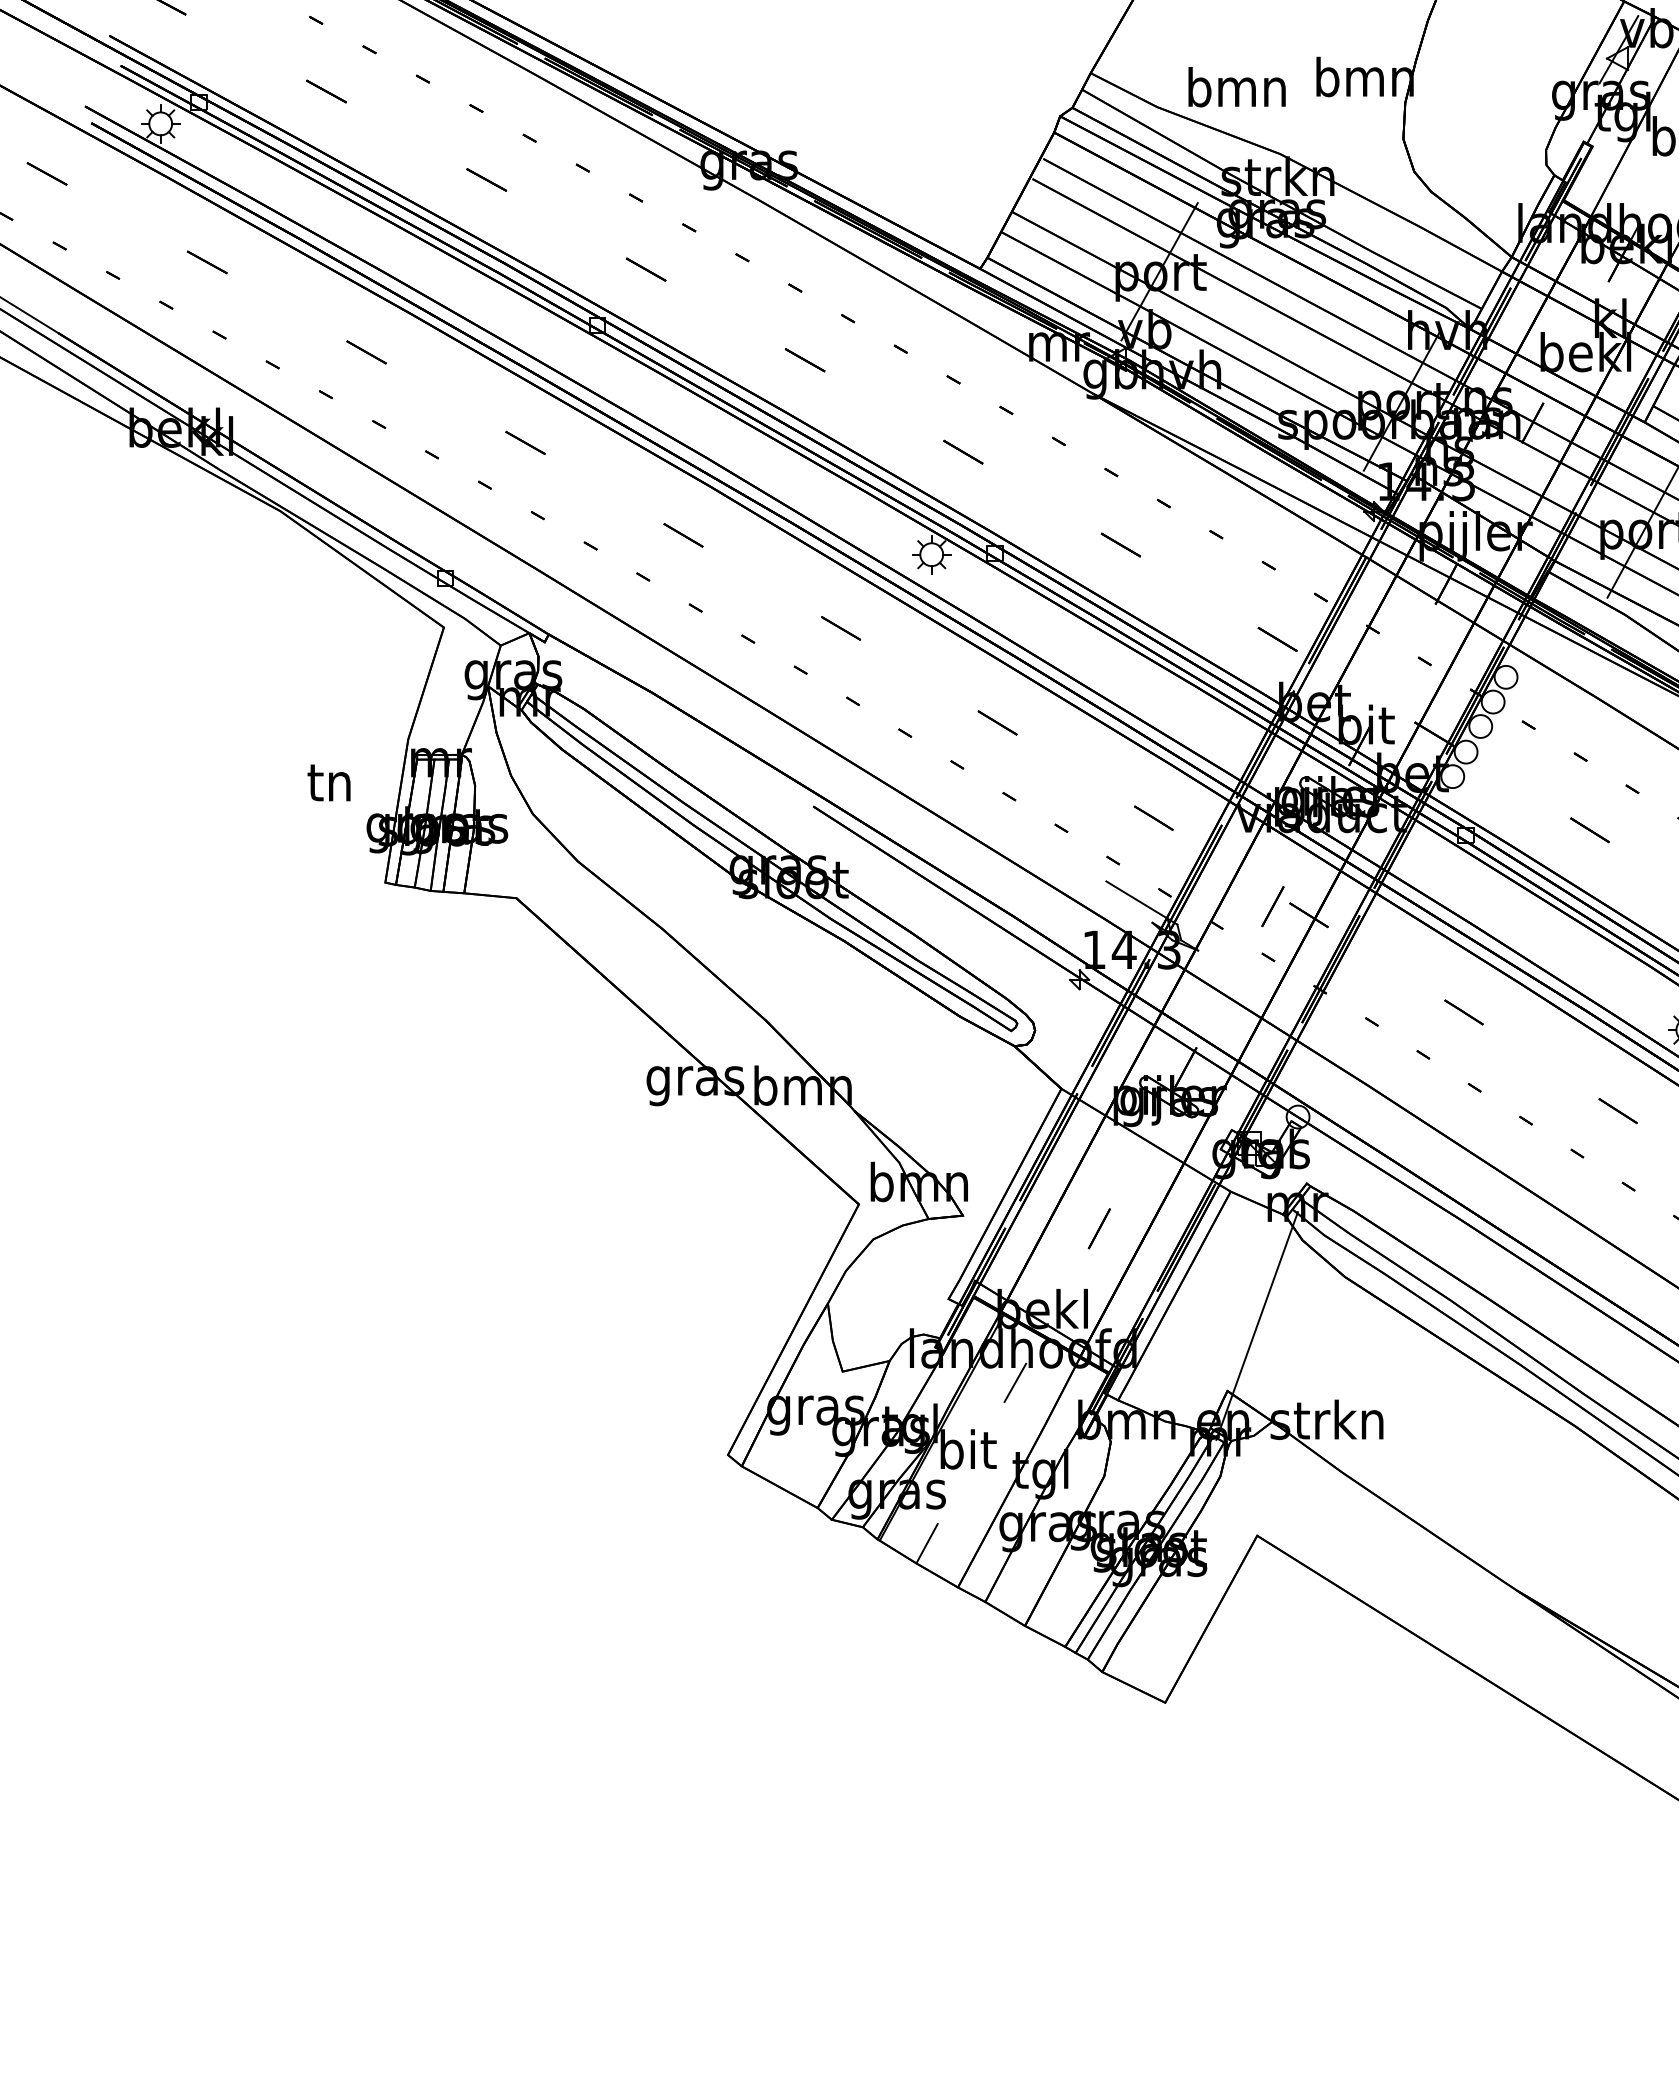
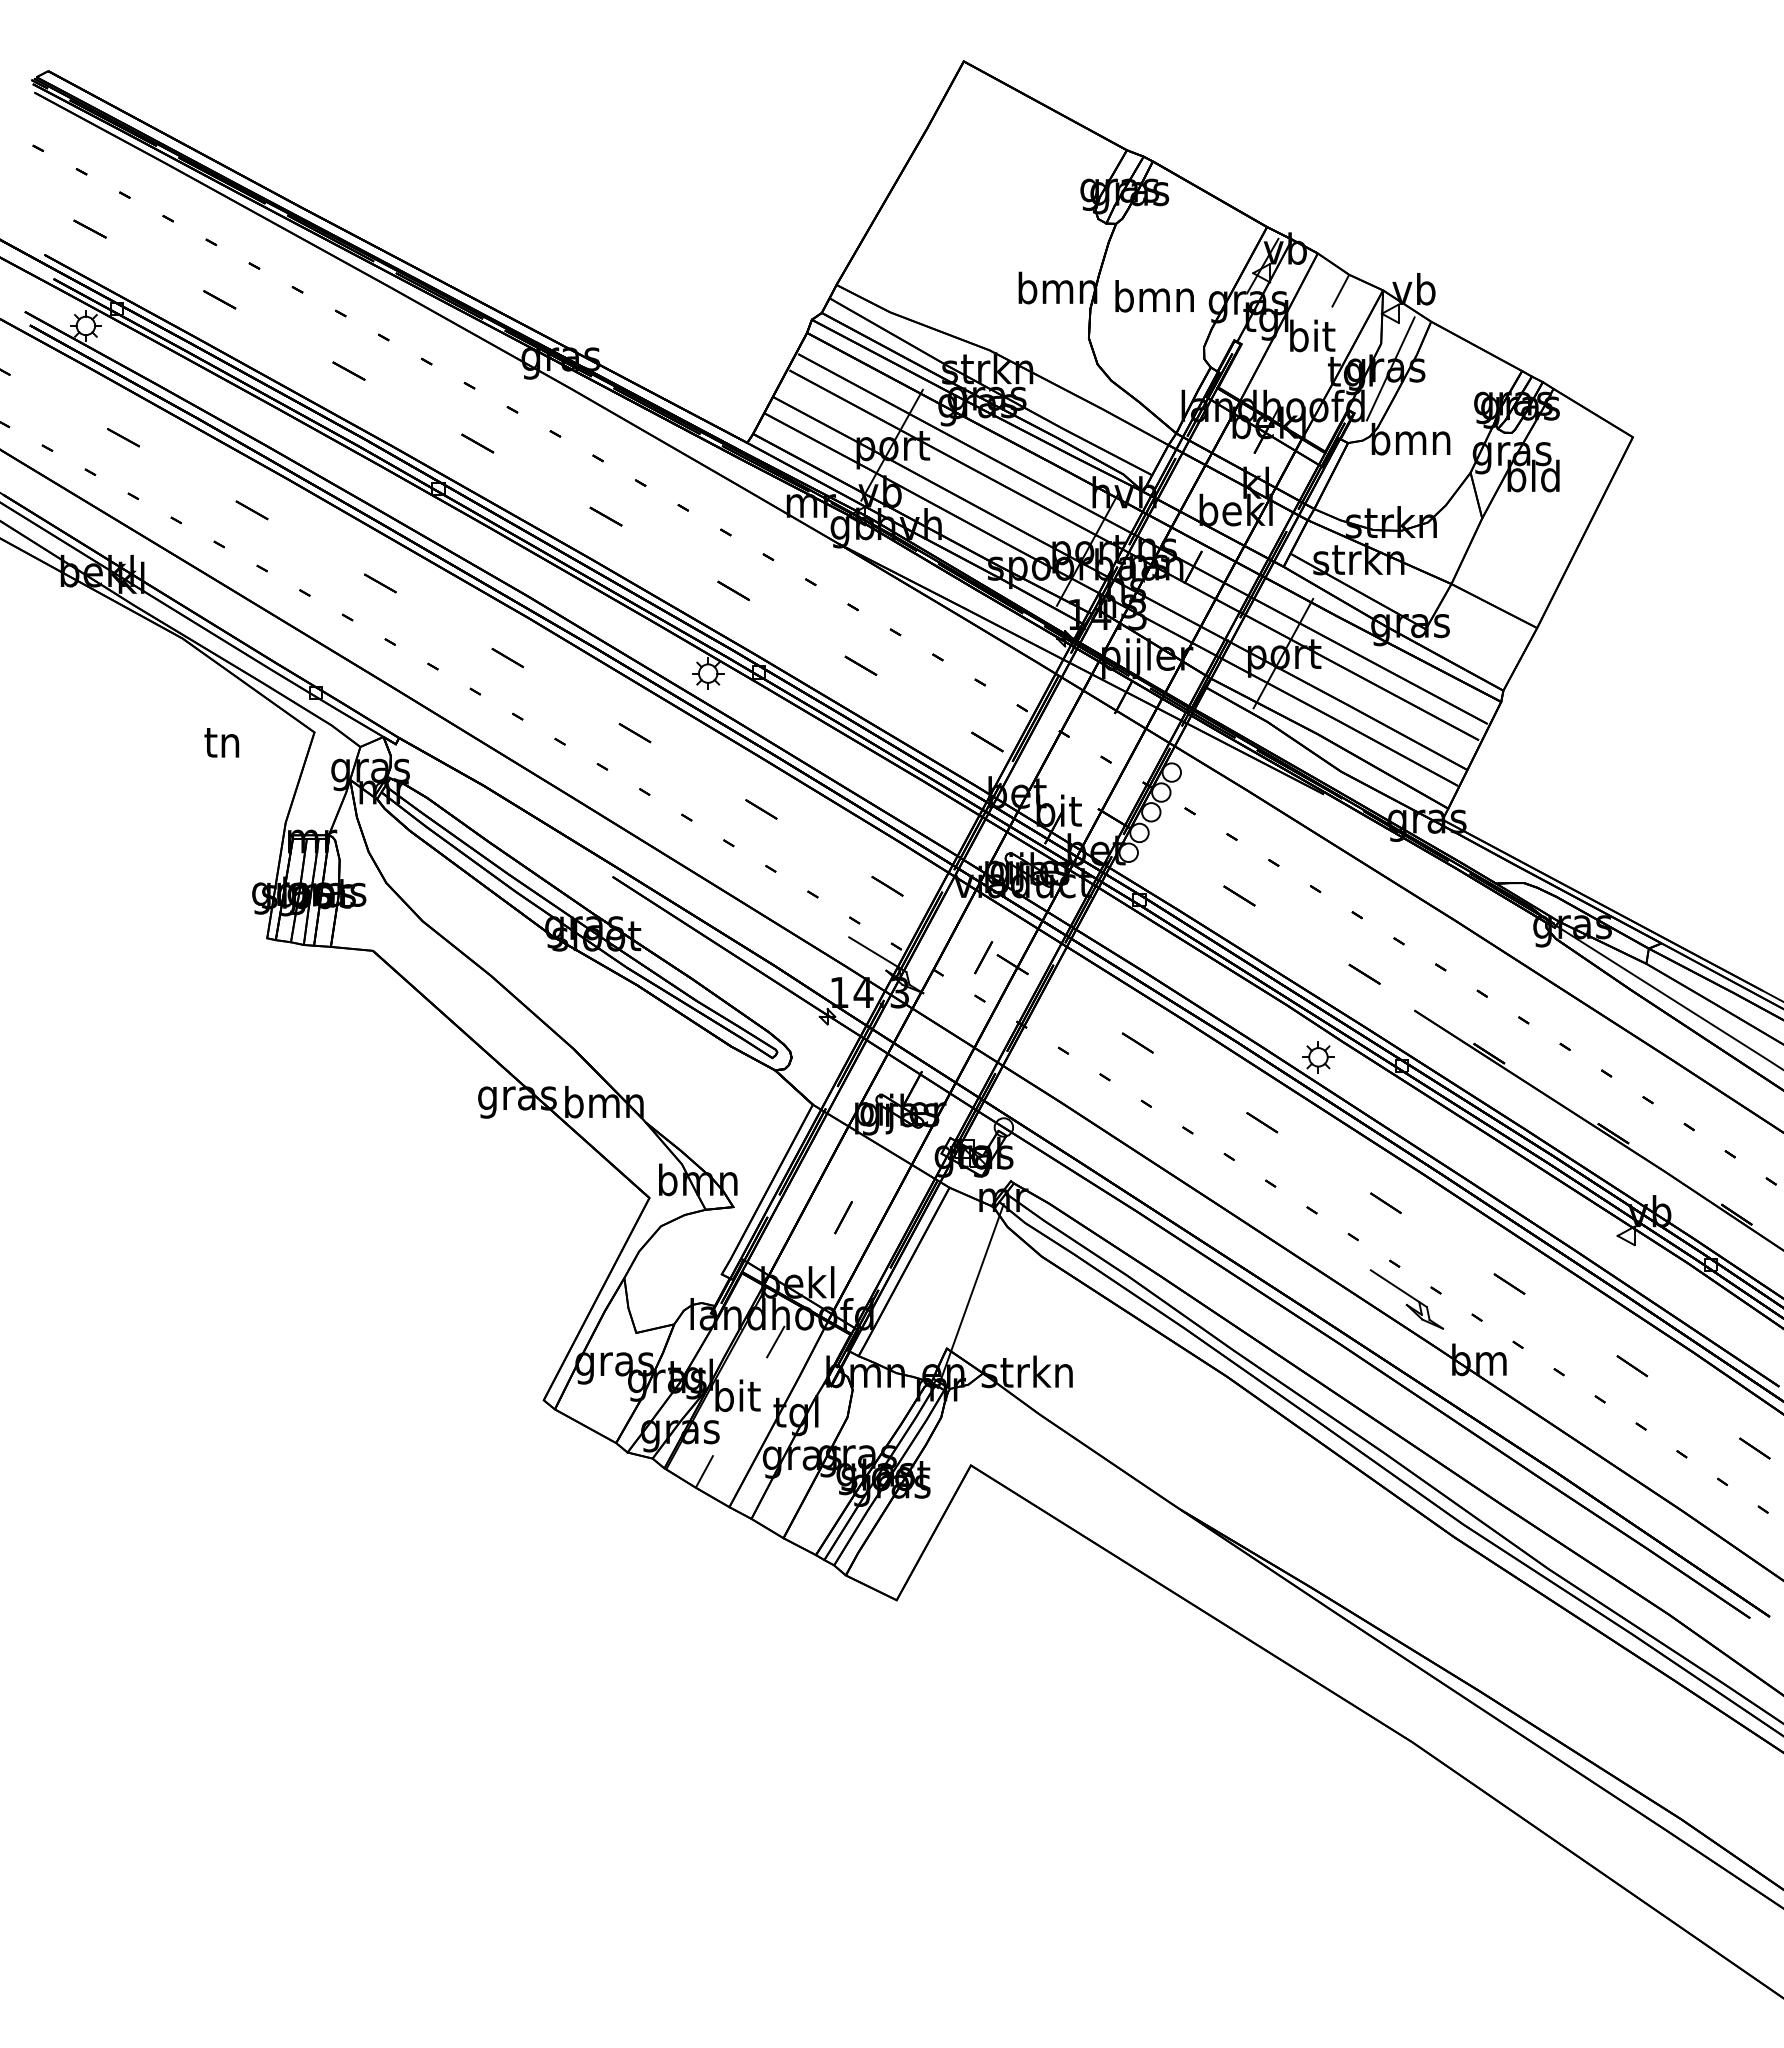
text: (1236, 87) -> (1154, 296), moved
text: (328, 782) -> (221, 742), moved

